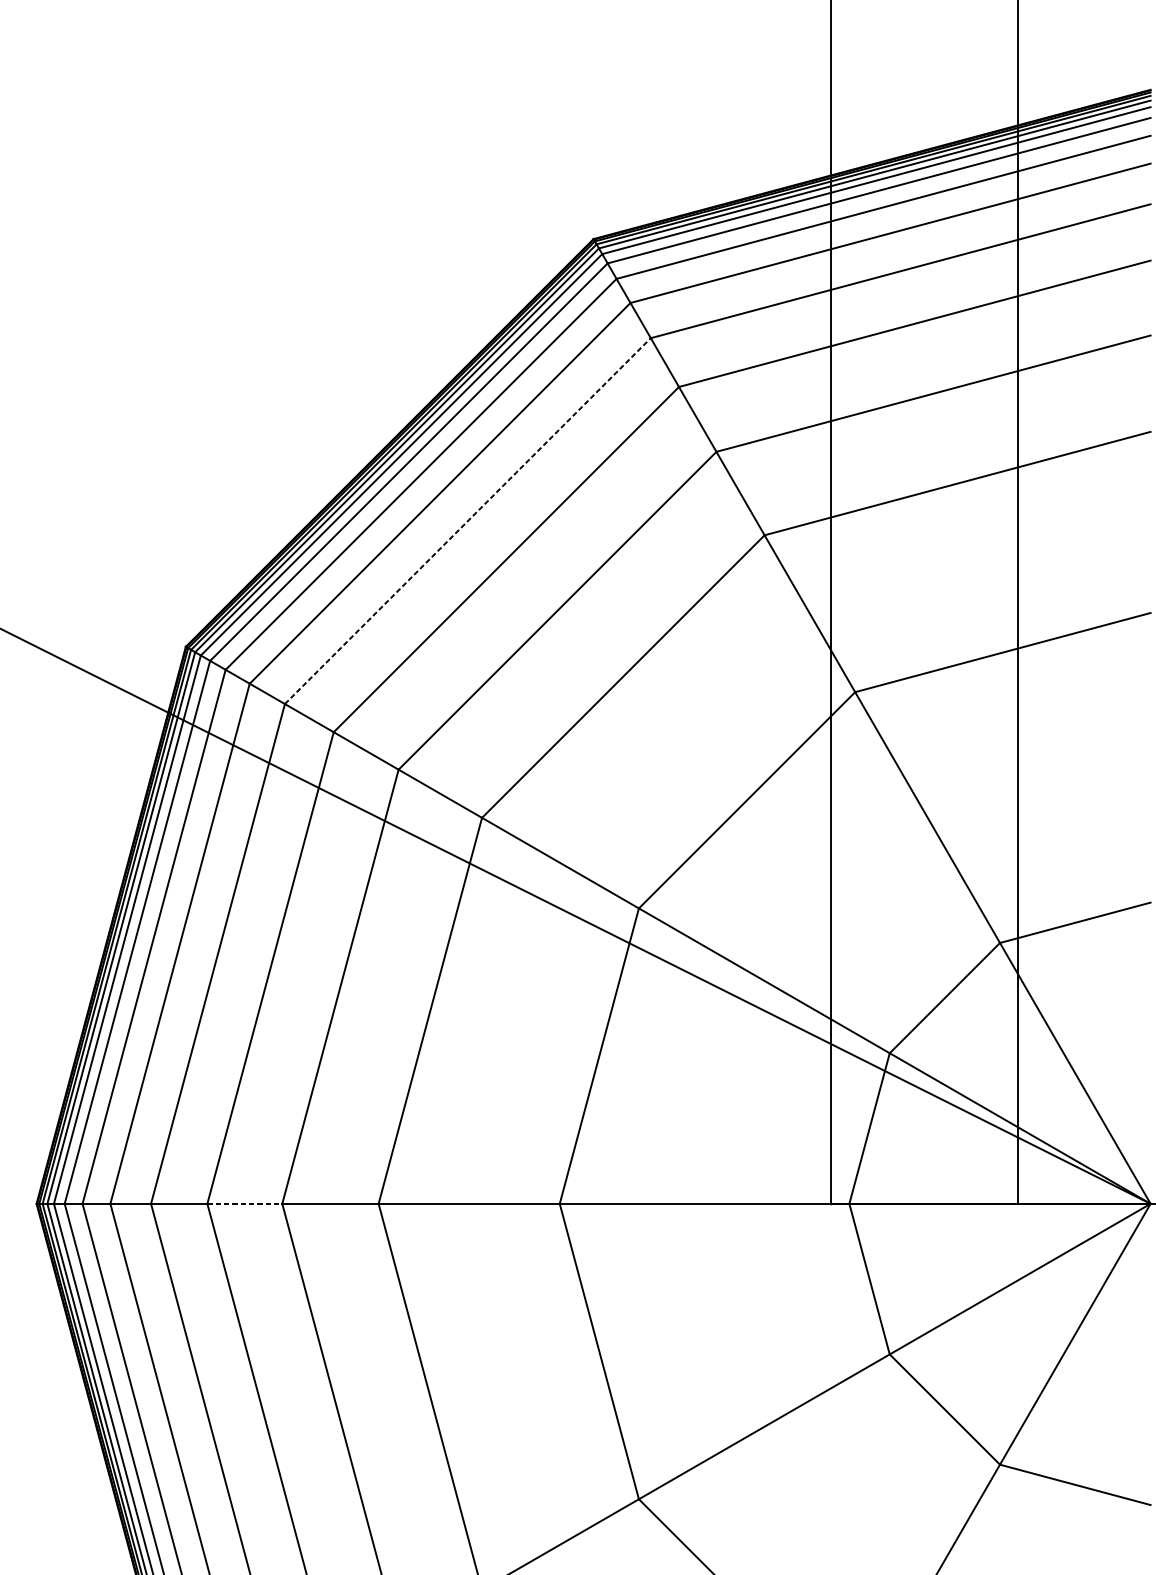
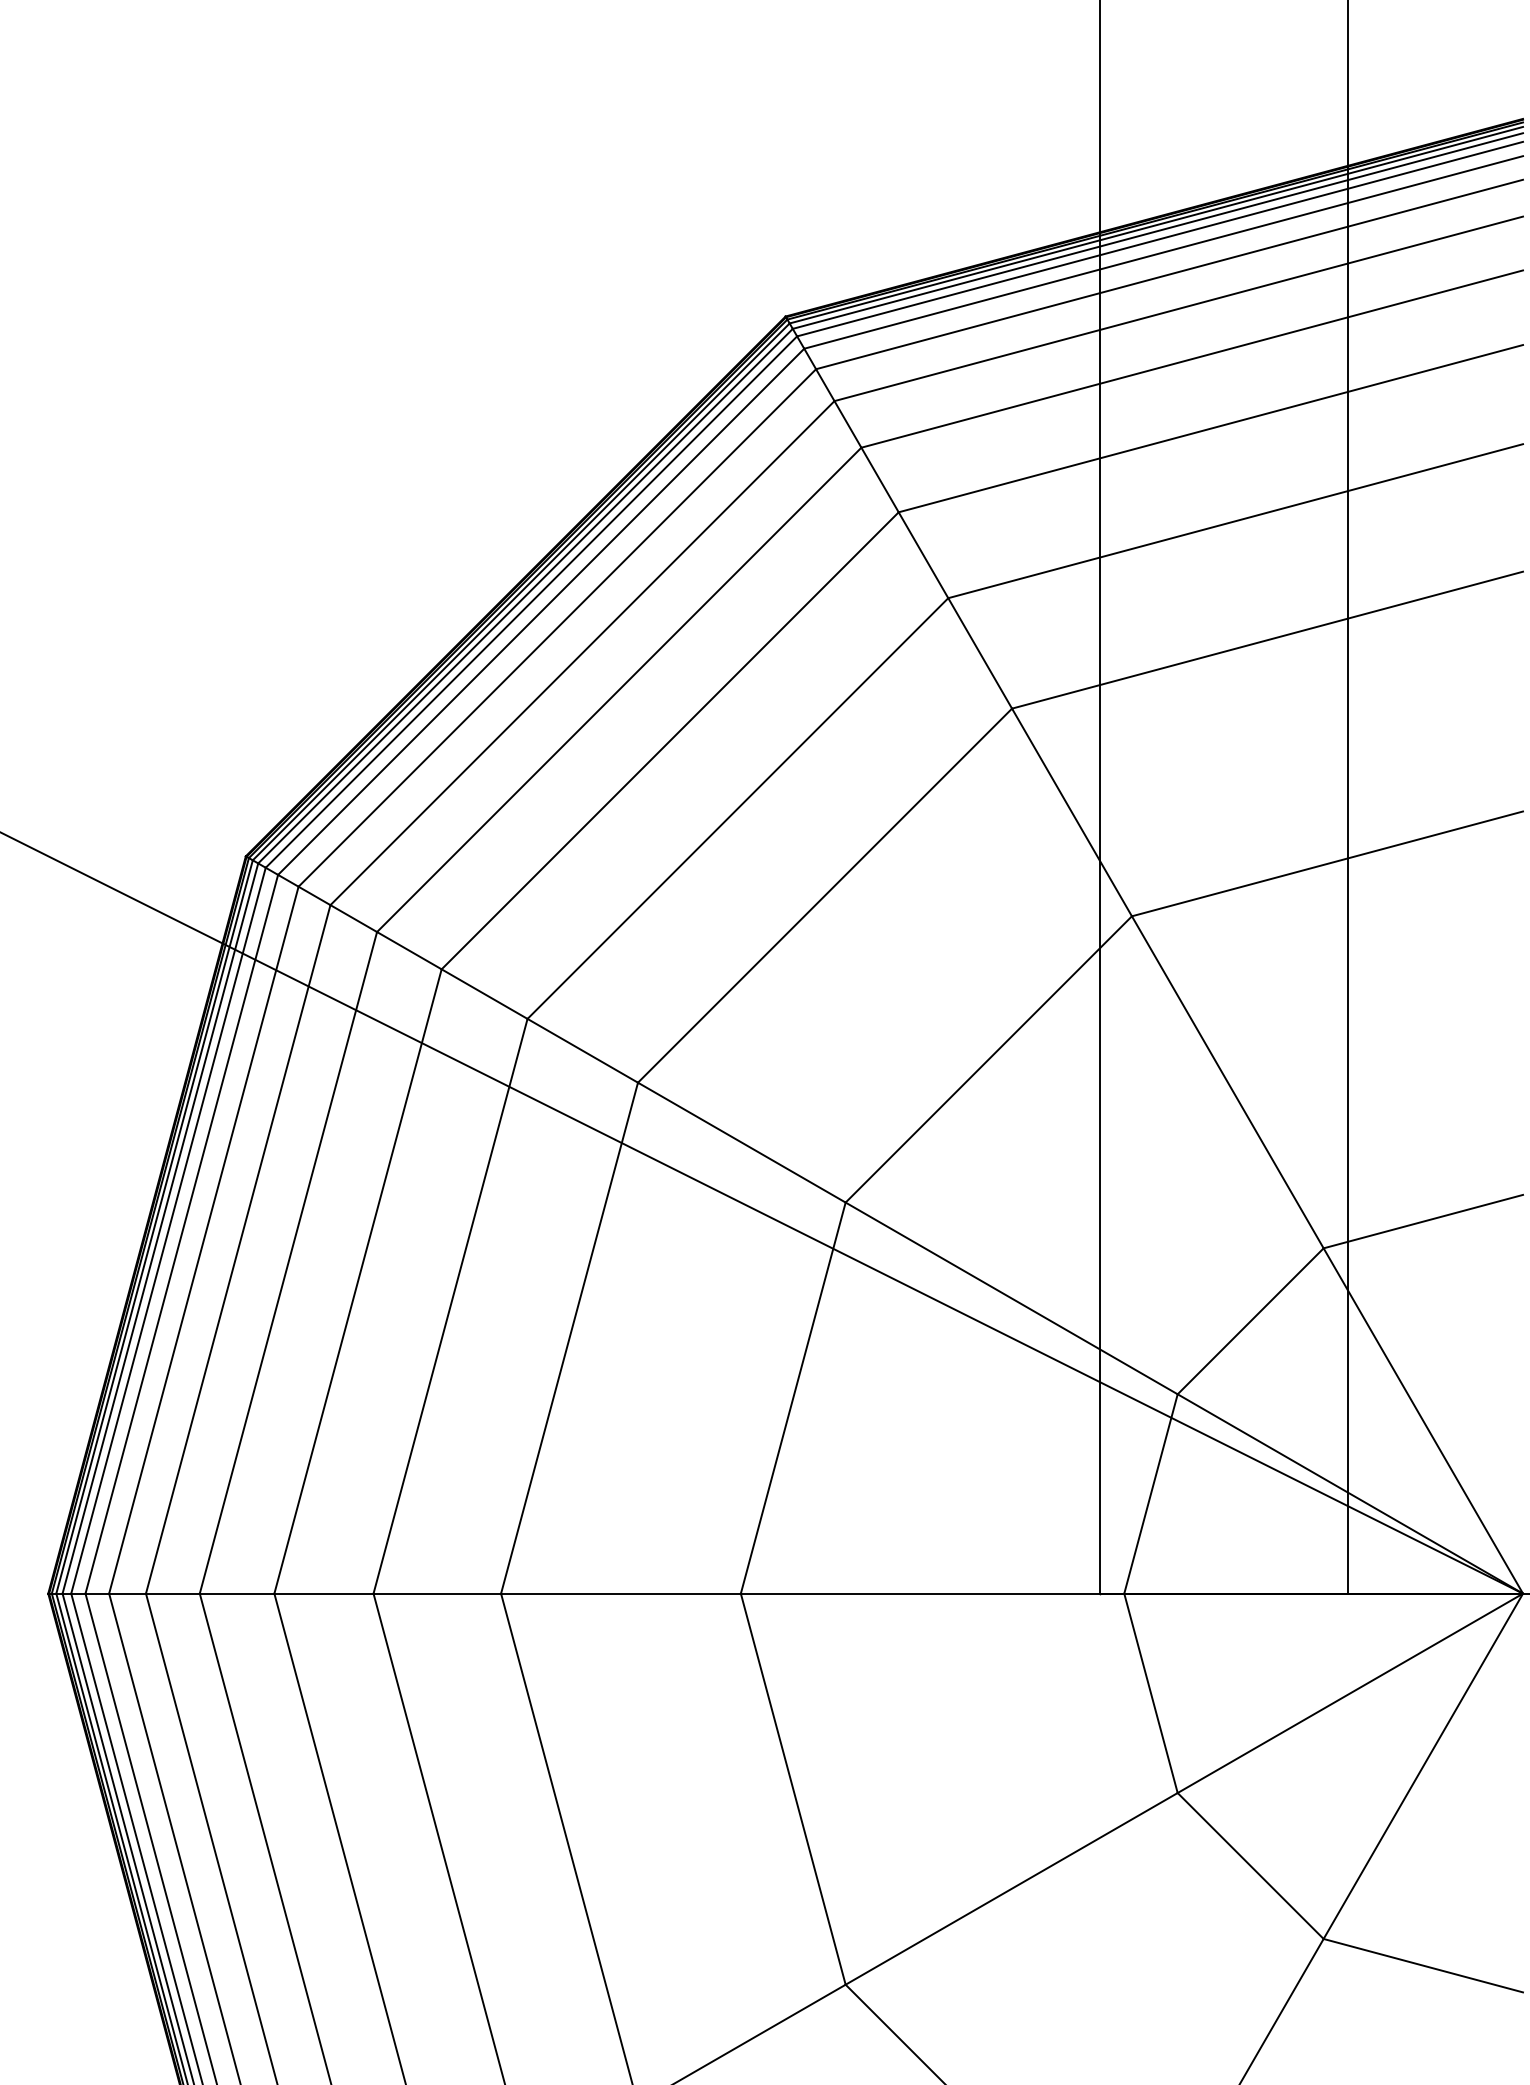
line: (468, 520) -> (619, 689), dashed -> solid
line: (244, 1203) -> (323, 1593), dashed -> solid

